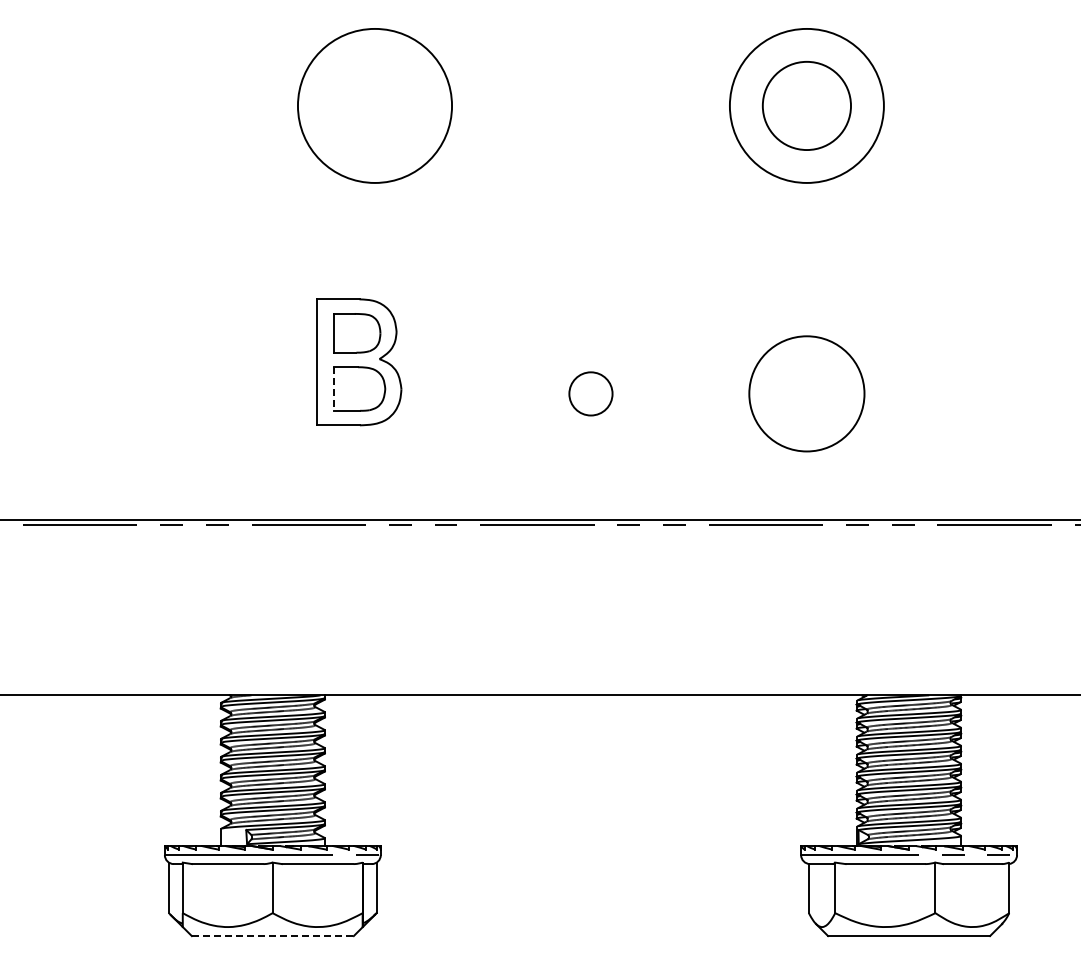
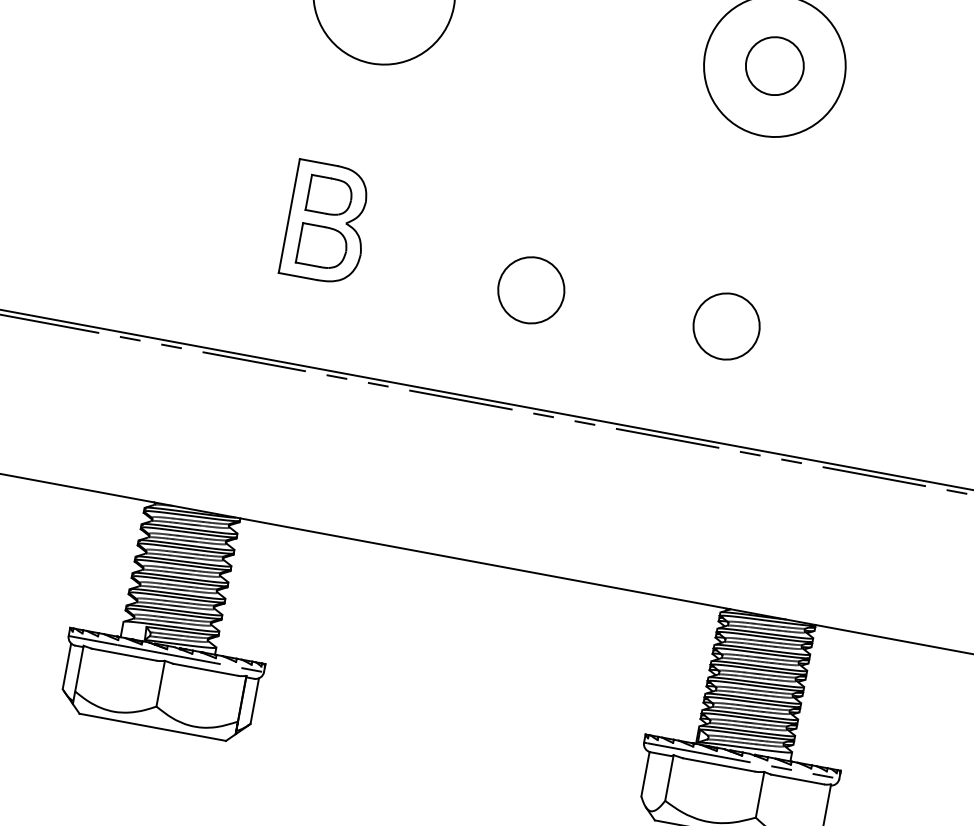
circle: (806, 105) -> (774, 65), size x0.71
line: (333, 389) -> (299, 243), dashed -> solid
circle: (590, 393) -> (530, 289), size x1.67
circle: (806, 393) -> (726, 326), size x0.62
line: (272, 936) -> (152, 727), dashed -> solid

